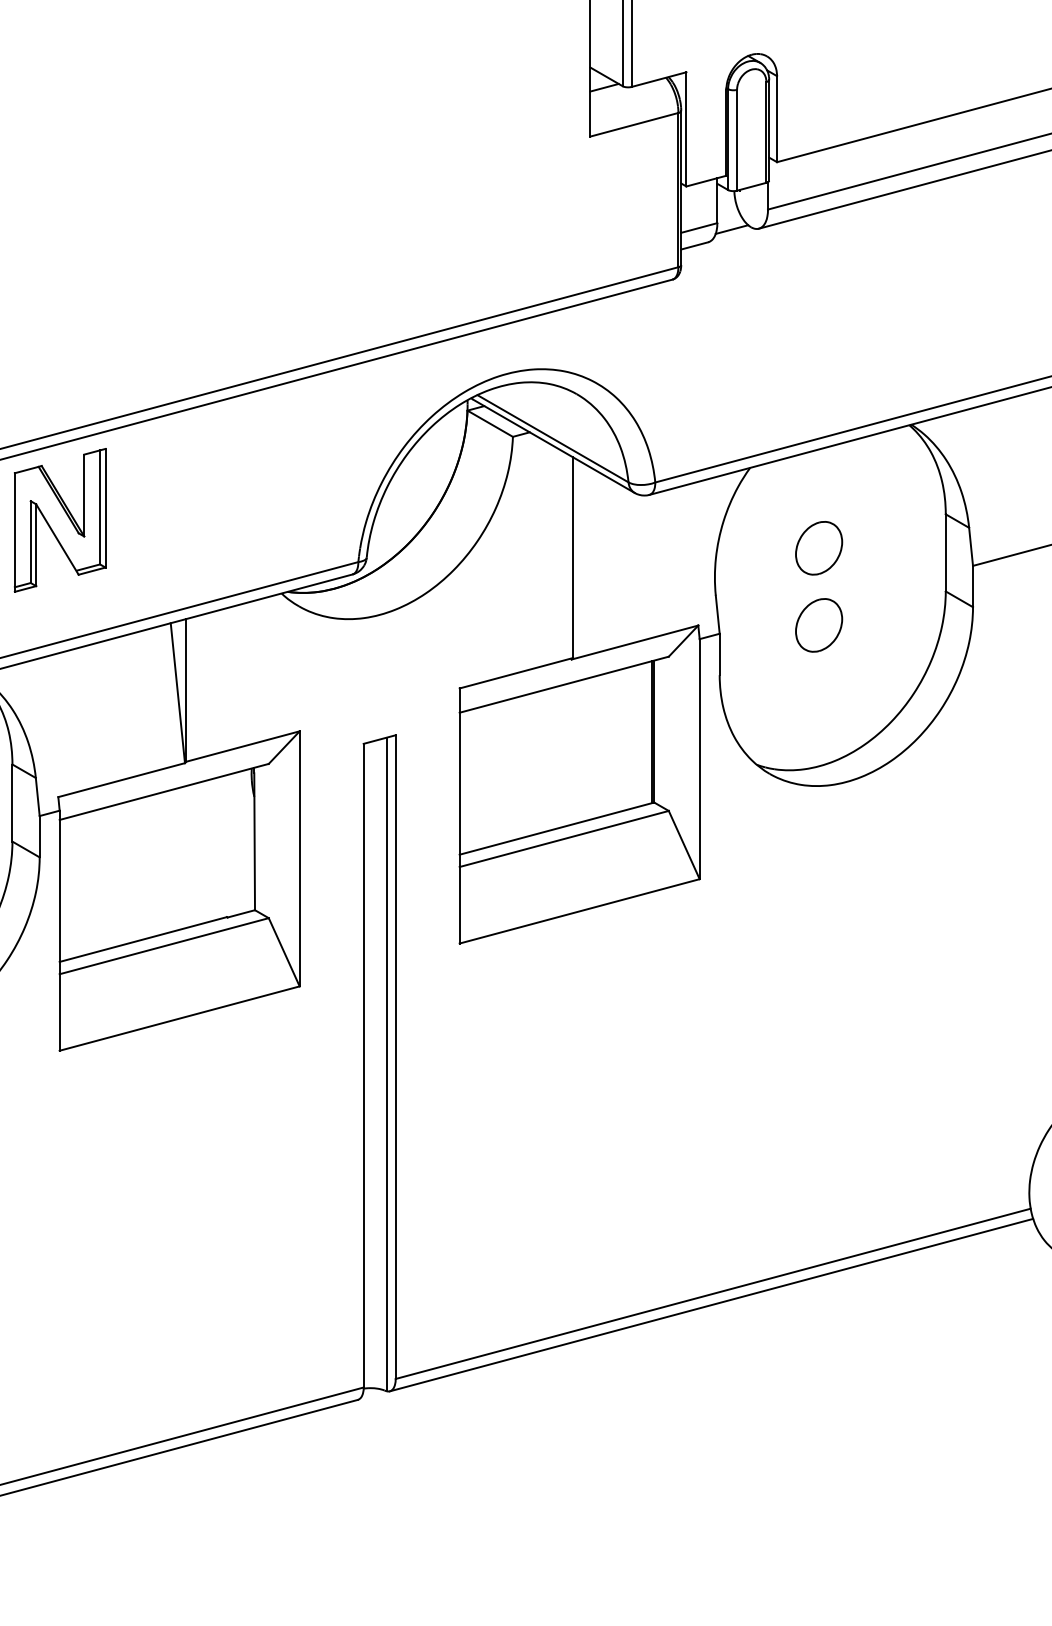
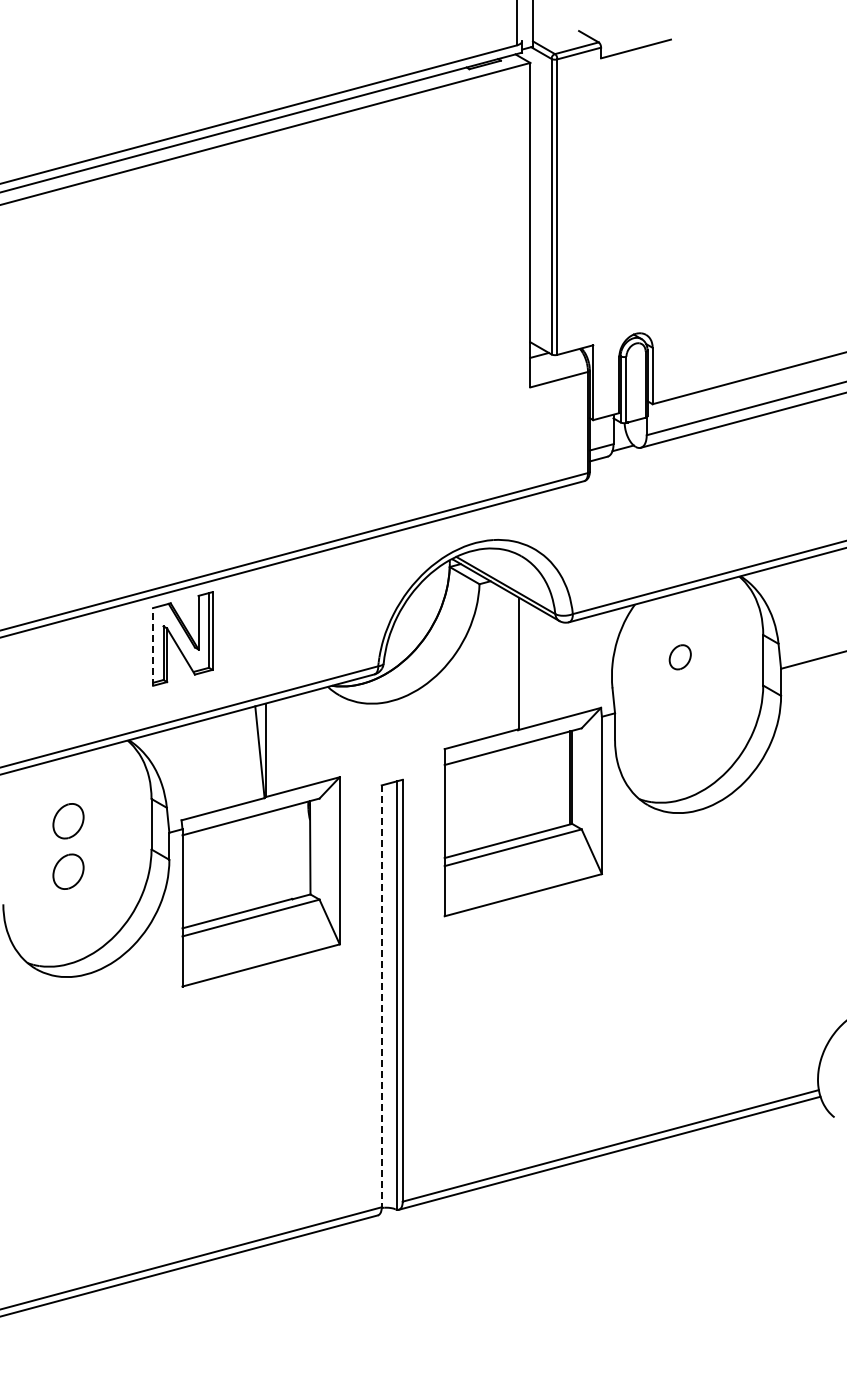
line: (15, 531) -> (153, 646), solid -> dashed
part: (819, 548) -> (680, 657), size x0.7
part: (819, 624) -> (680, 707), removed
line: (363, 1065) -> (381, 996), solid -> dashed

